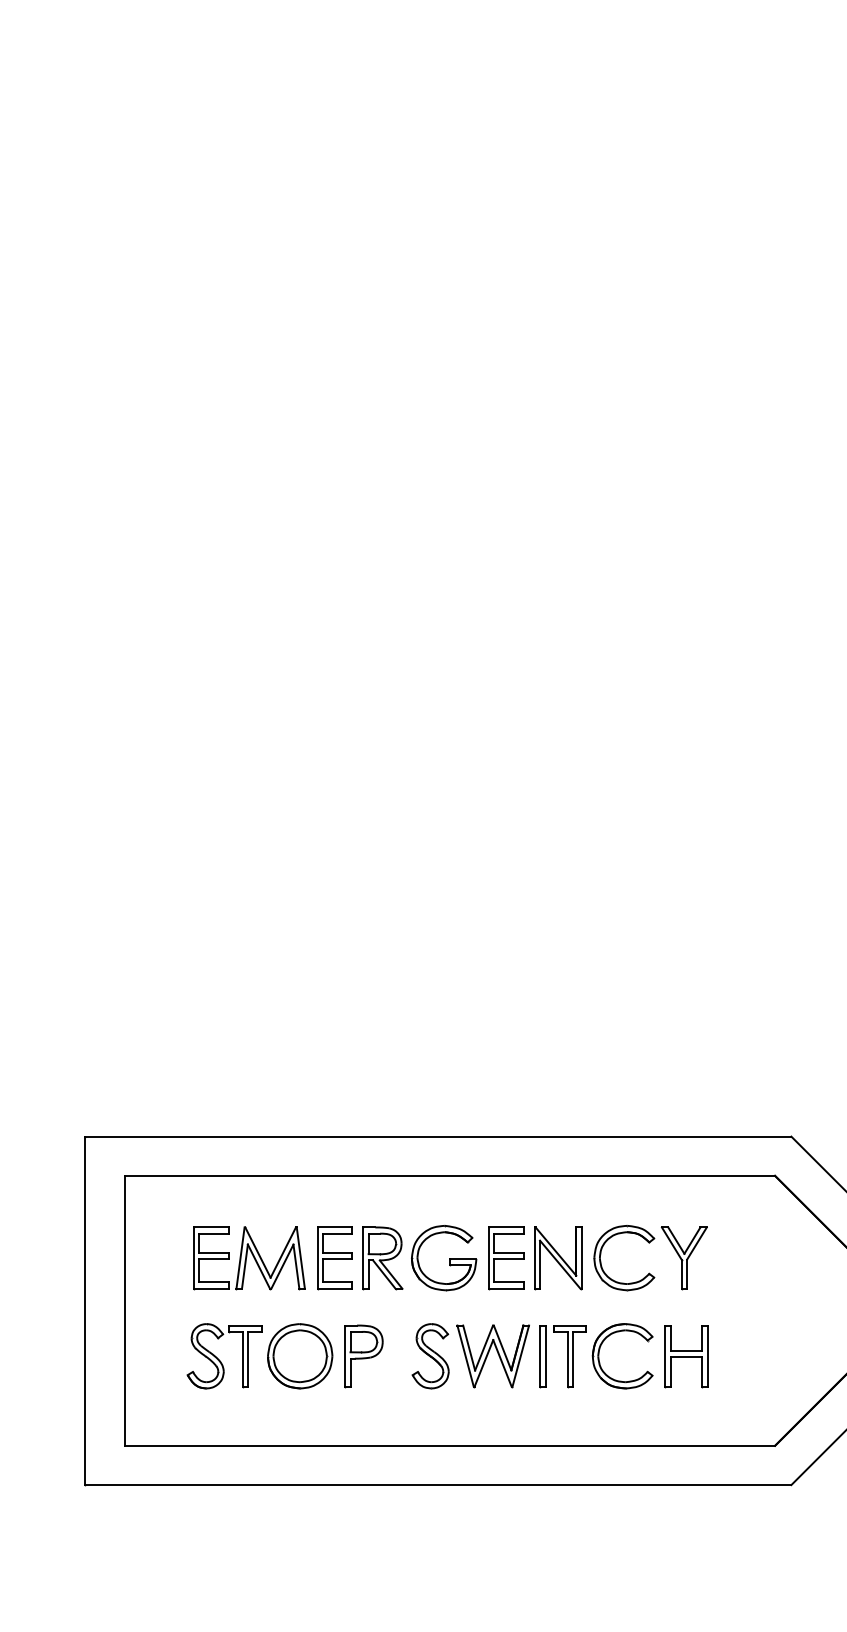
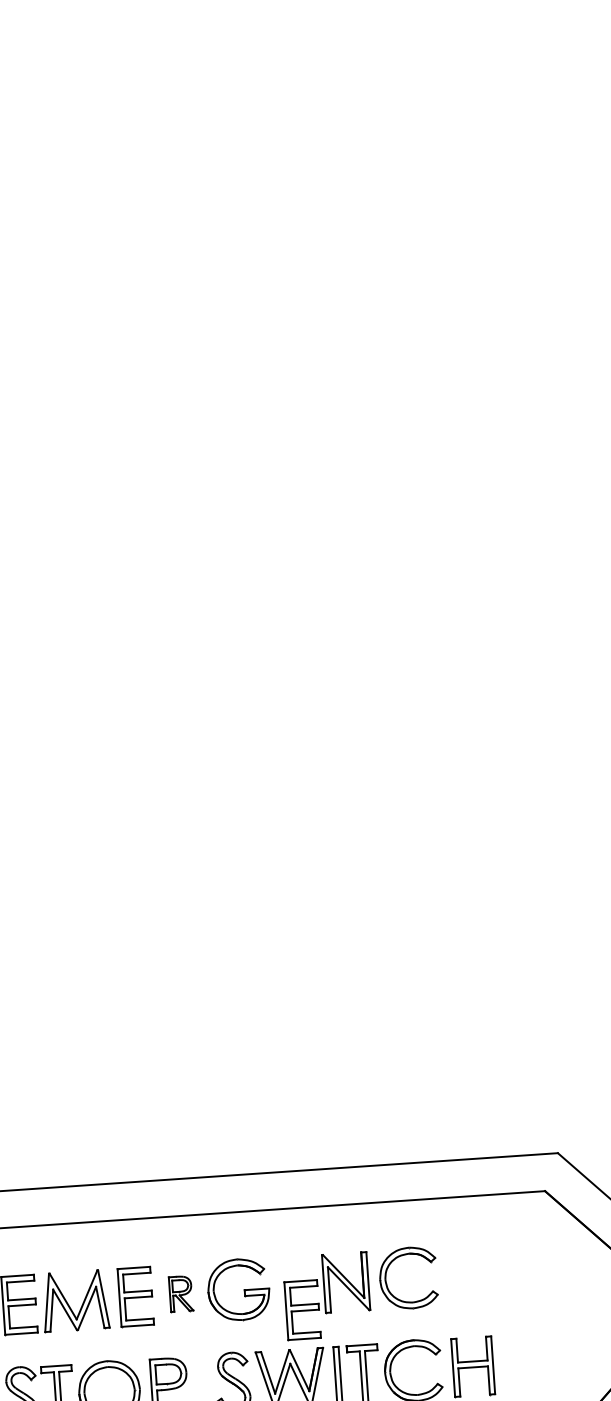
part: (382, 1258) -> (180, 1294), size x0.6
part: (506, 1258) -> (302, 1310), moved
part: (683, 1258) -> (464, 1274), removed

